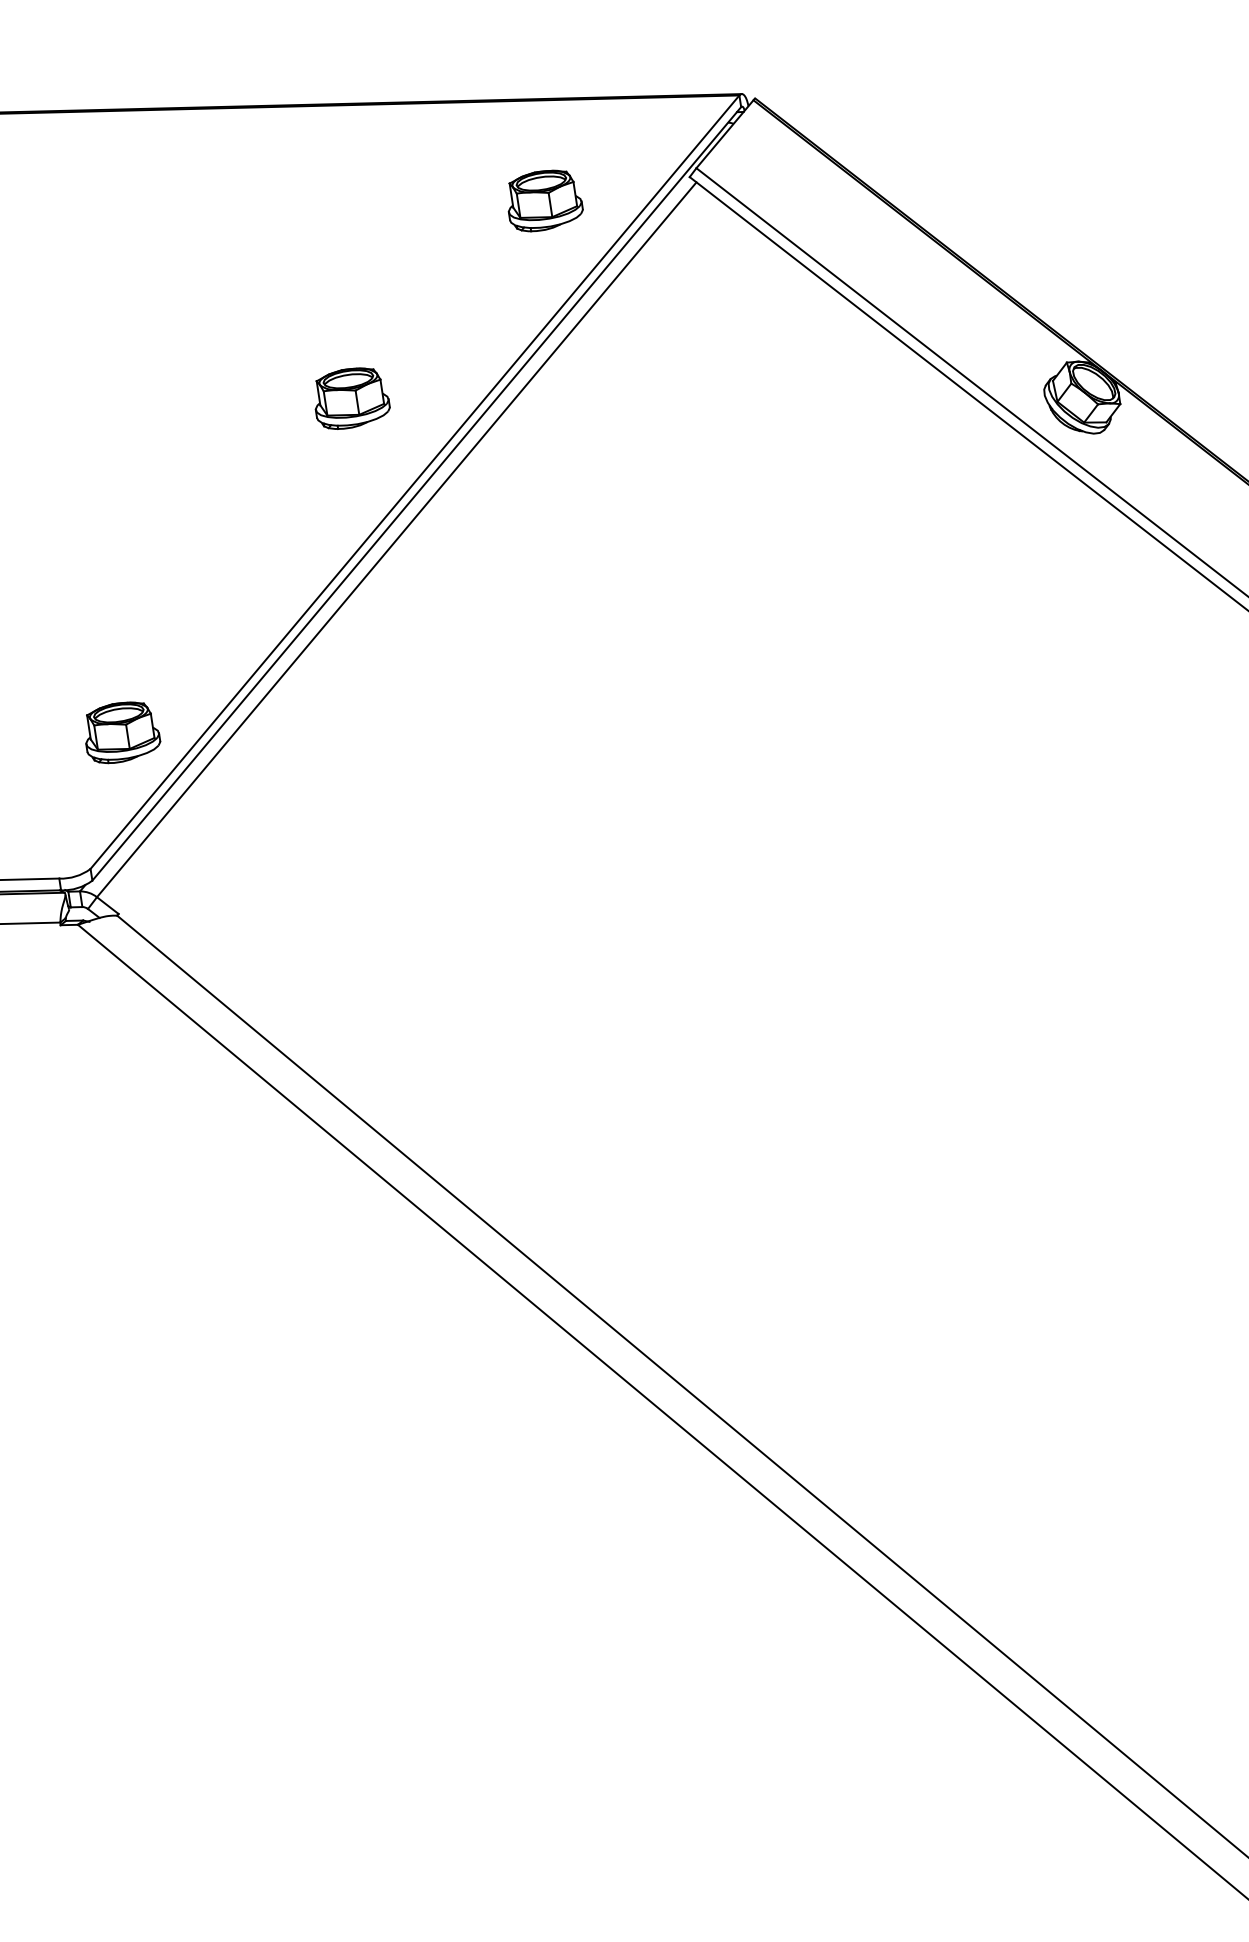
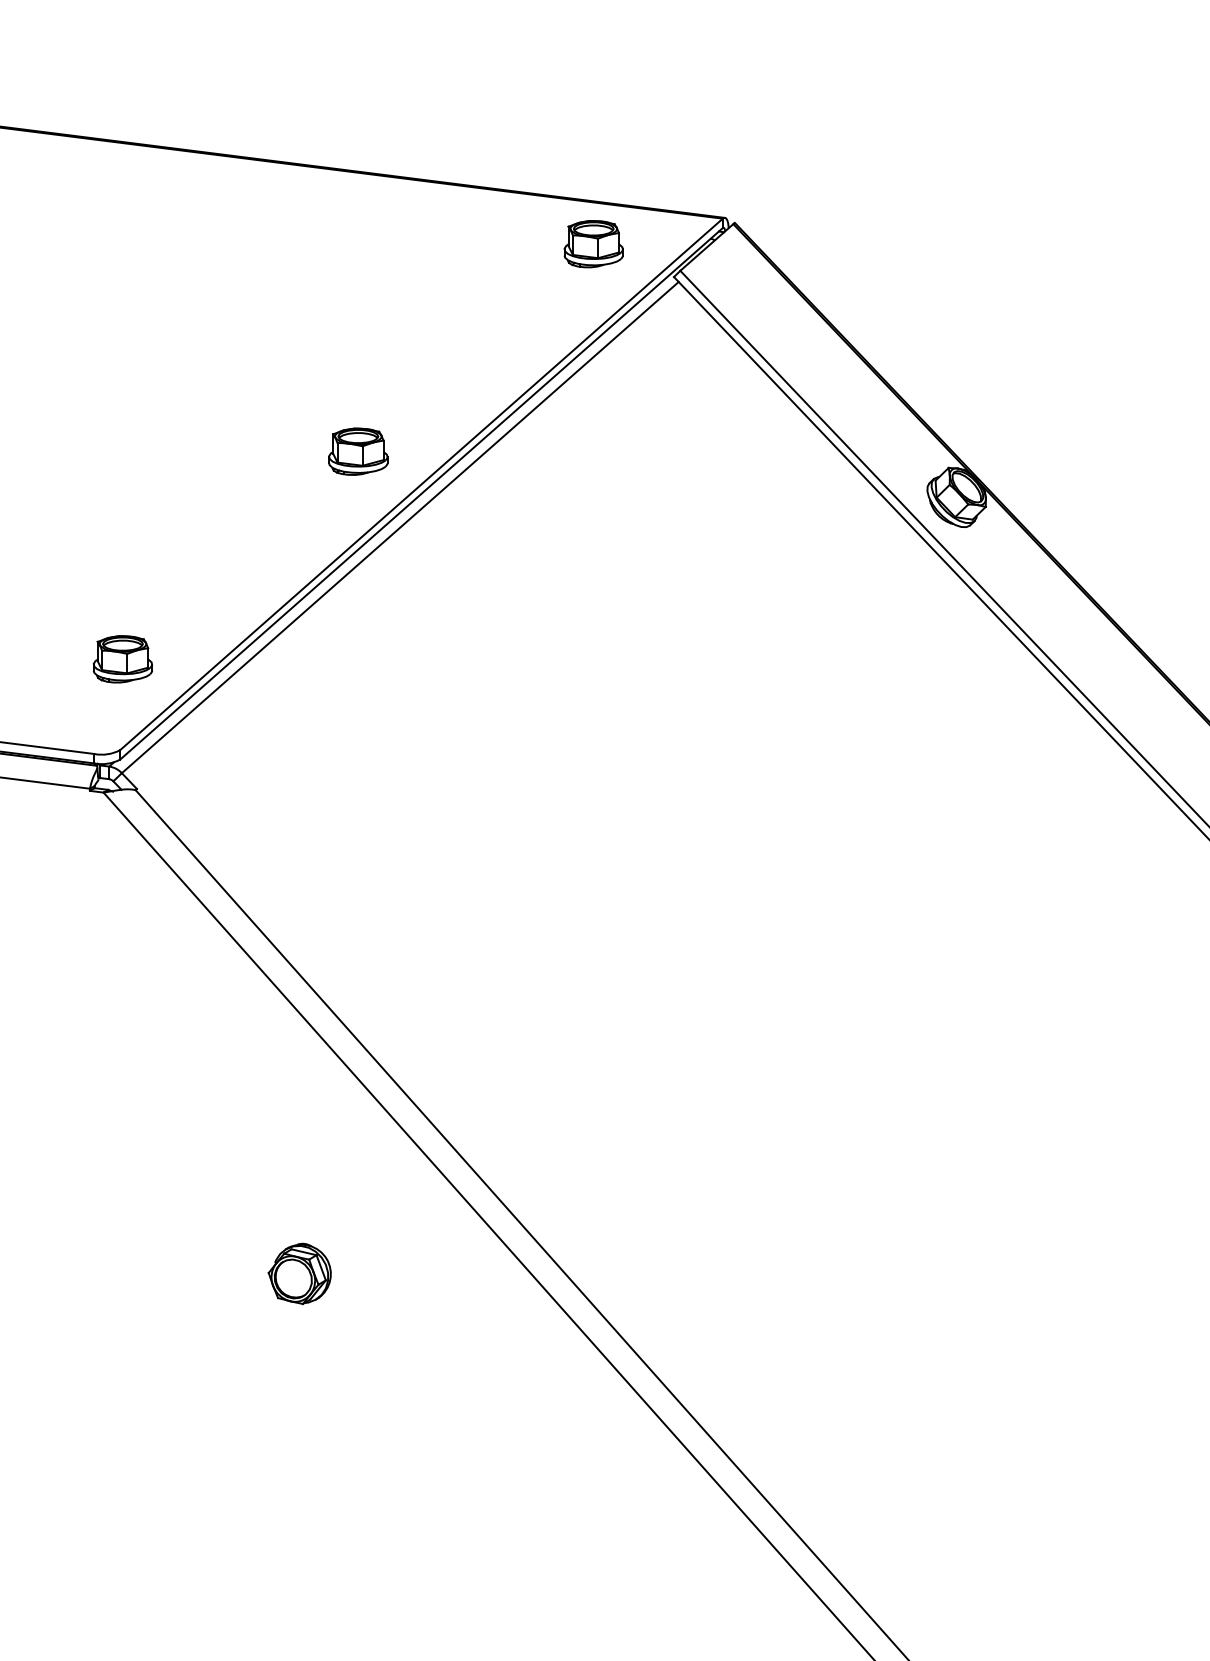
part: (543, 201) -> (593, 244), moved
part: (351, 397) -> (358, 451), moved
part: (121, 732) -> (122, 659), moved
part: (411, 1485) -> (299, 1273), added

